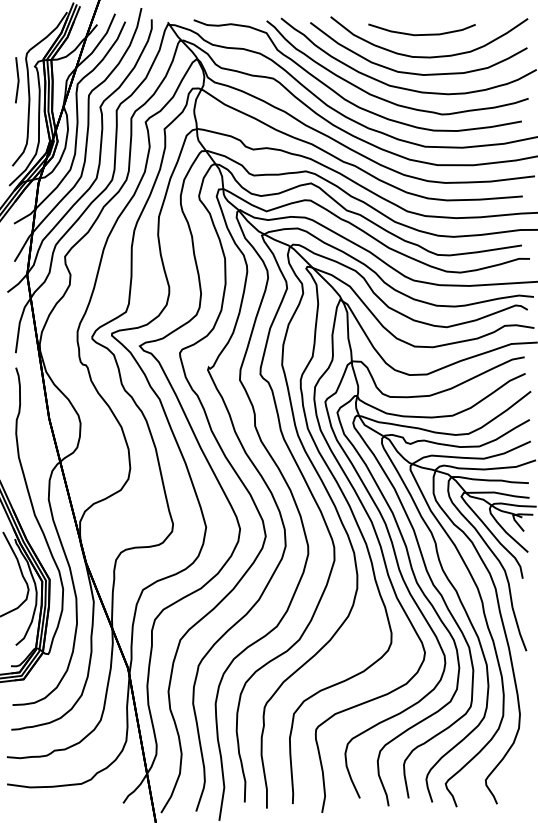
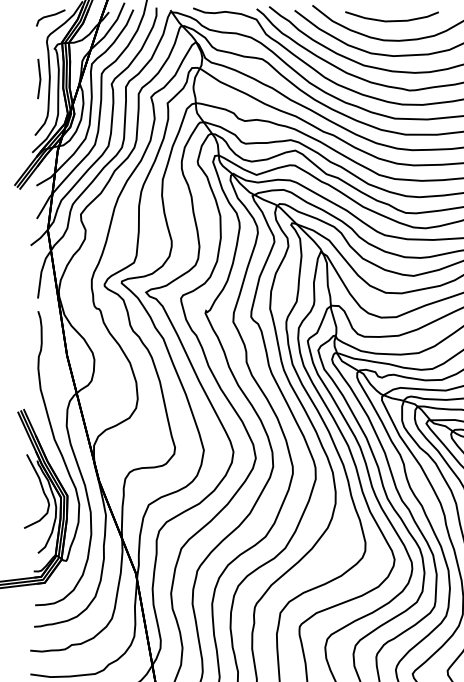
line: (30, 29) -> (50, 16), added
line: (17, 80) -> (39, 79), moved

